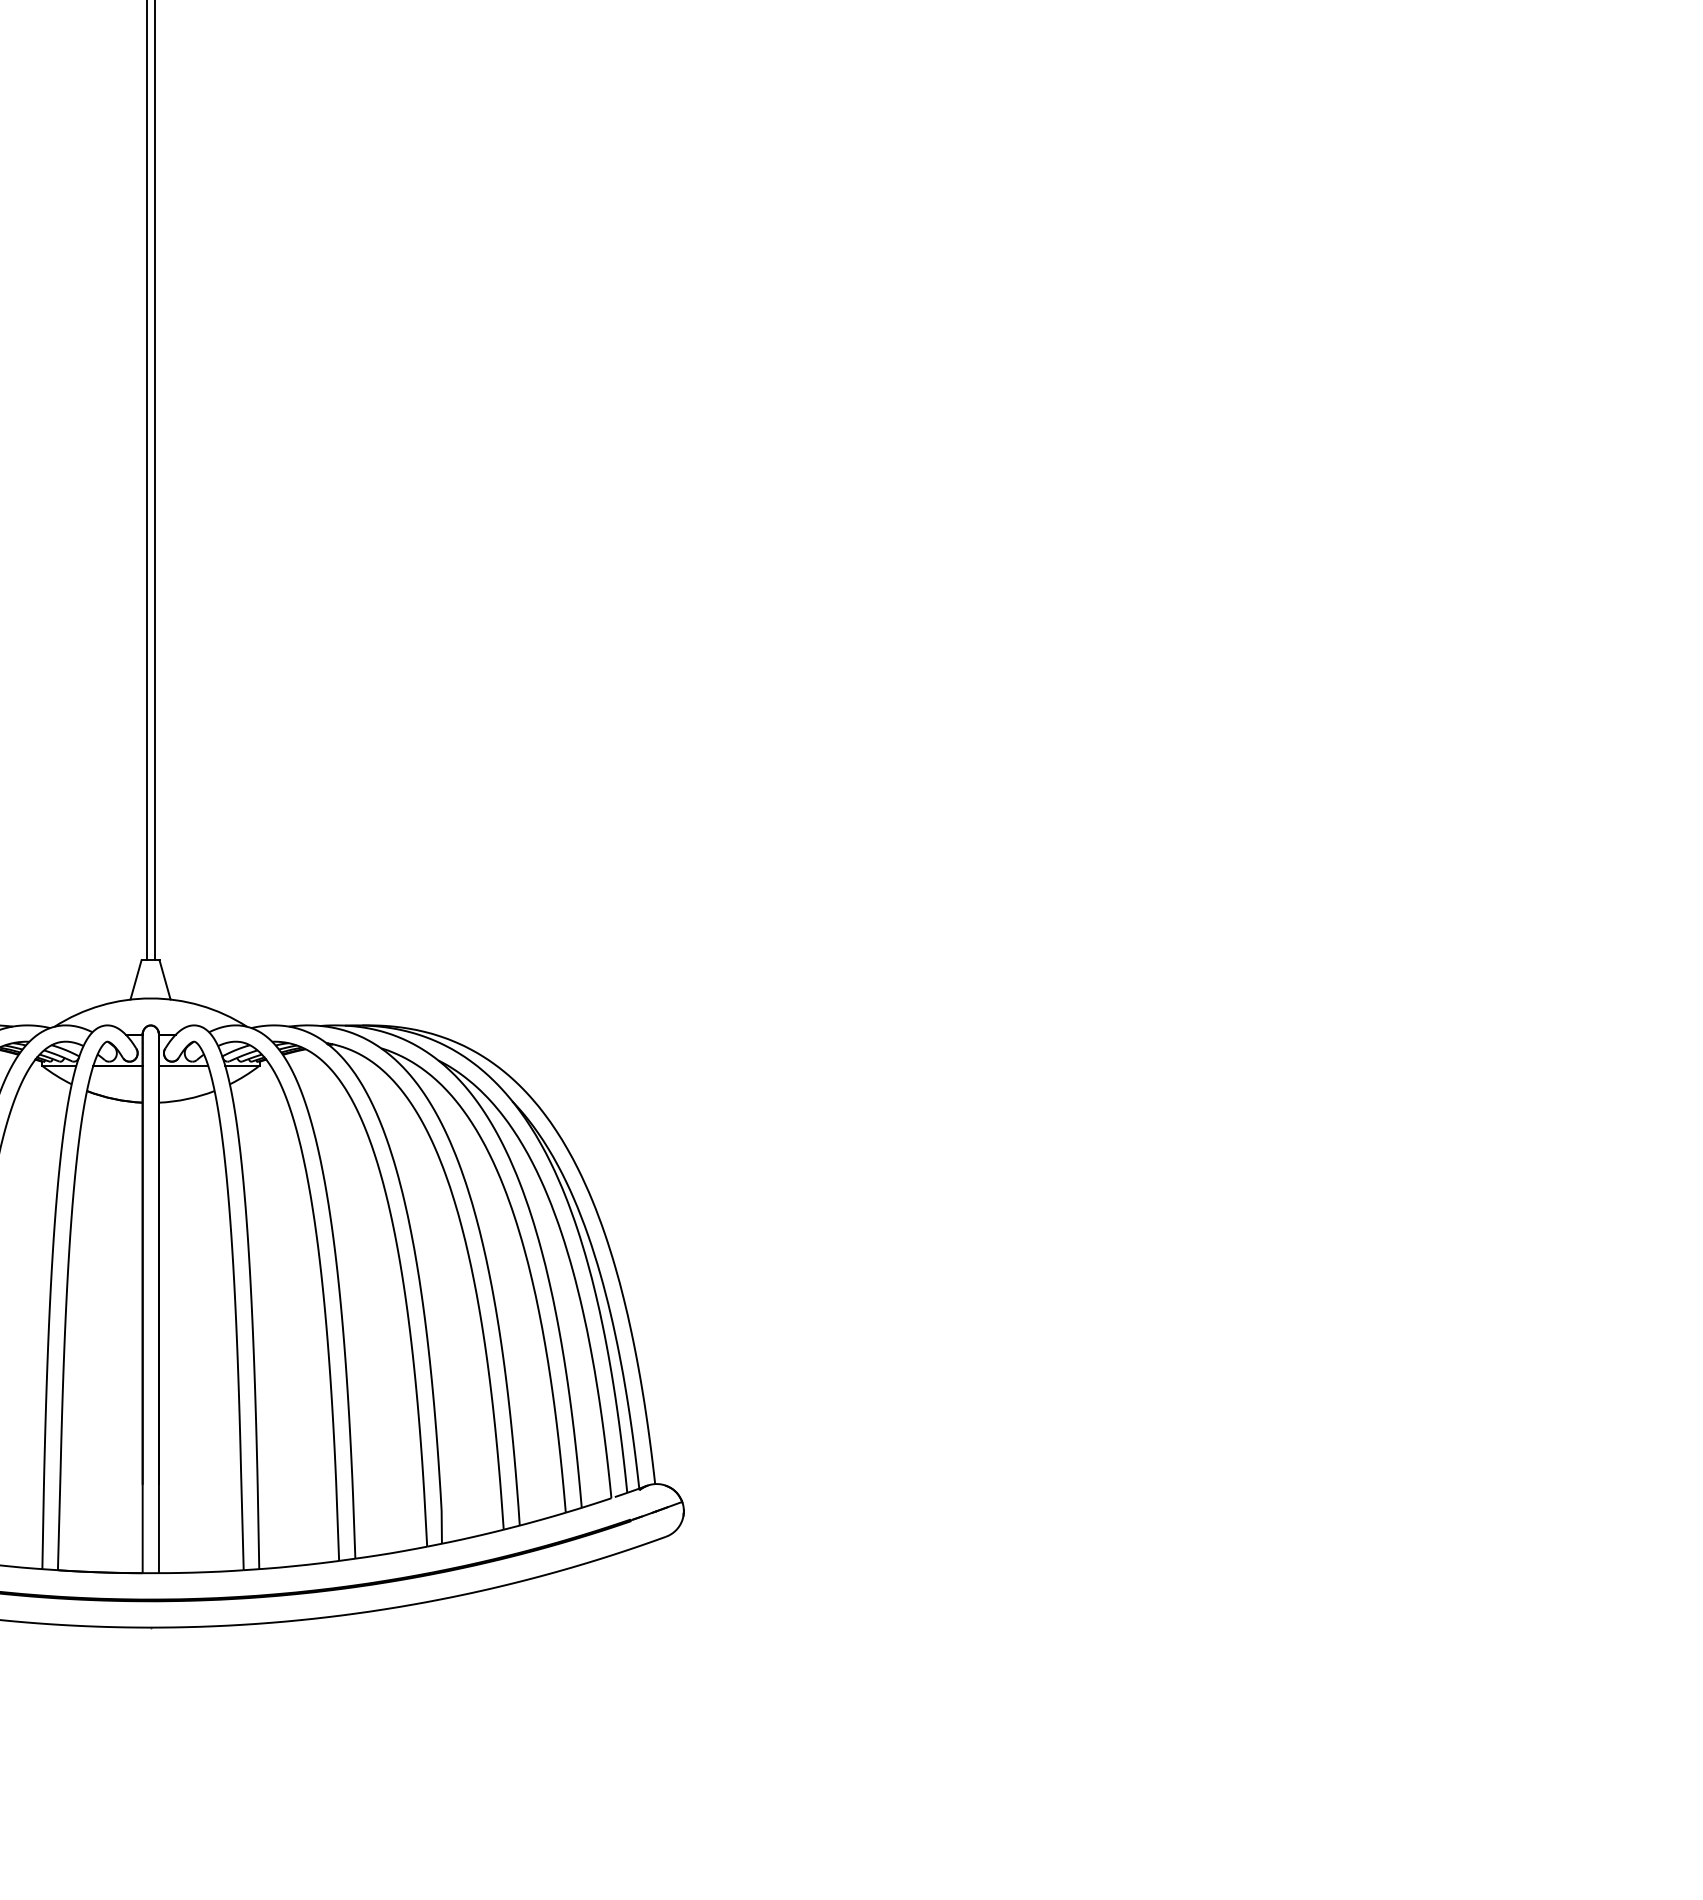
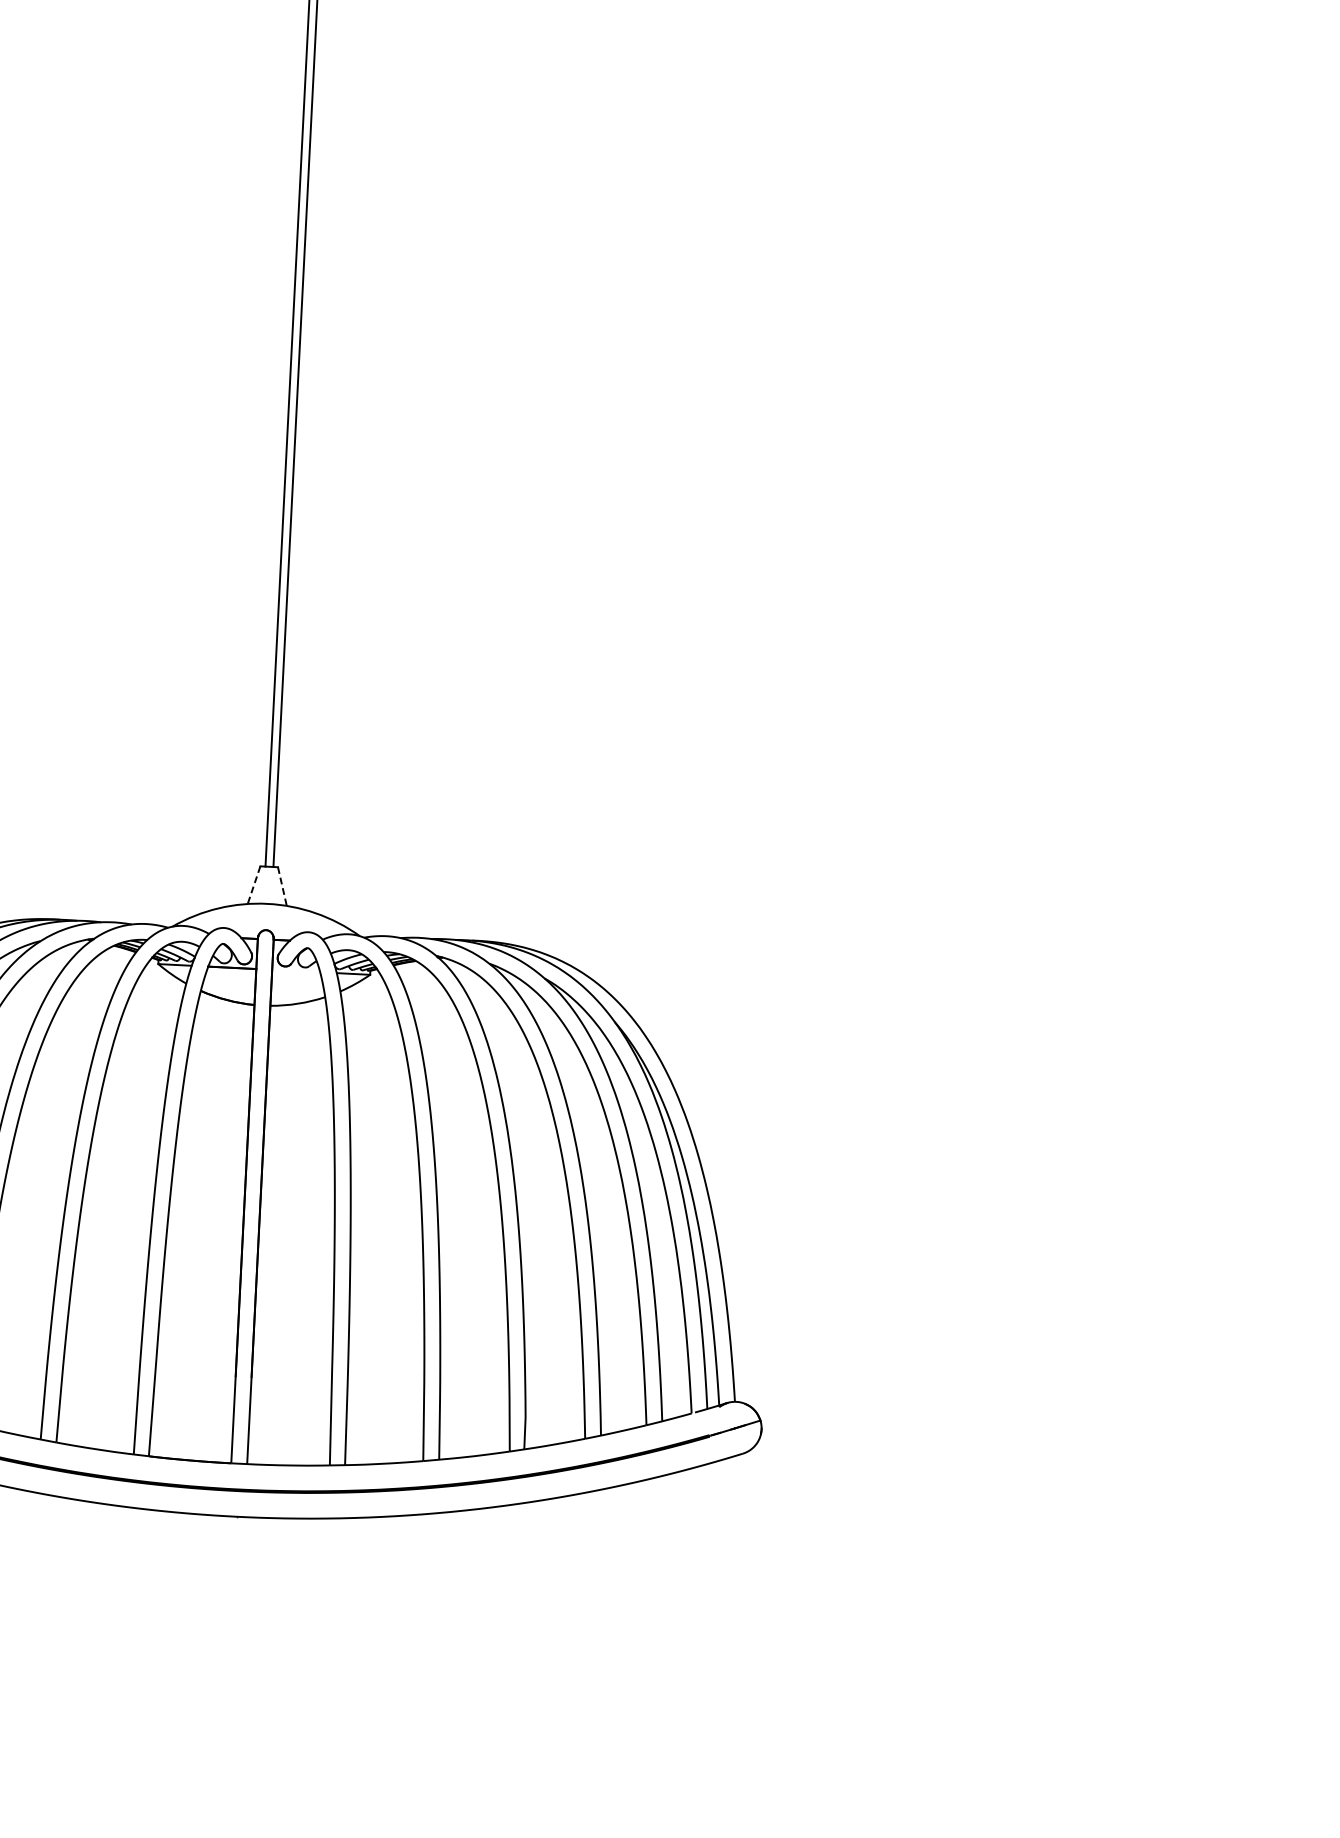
line: (135, 980) -> (253, 885), solid -> dashed
line: (165, 980) -> (282, 887), solid -> dashed
line: (183, 1065) -> (296, 970), removed

